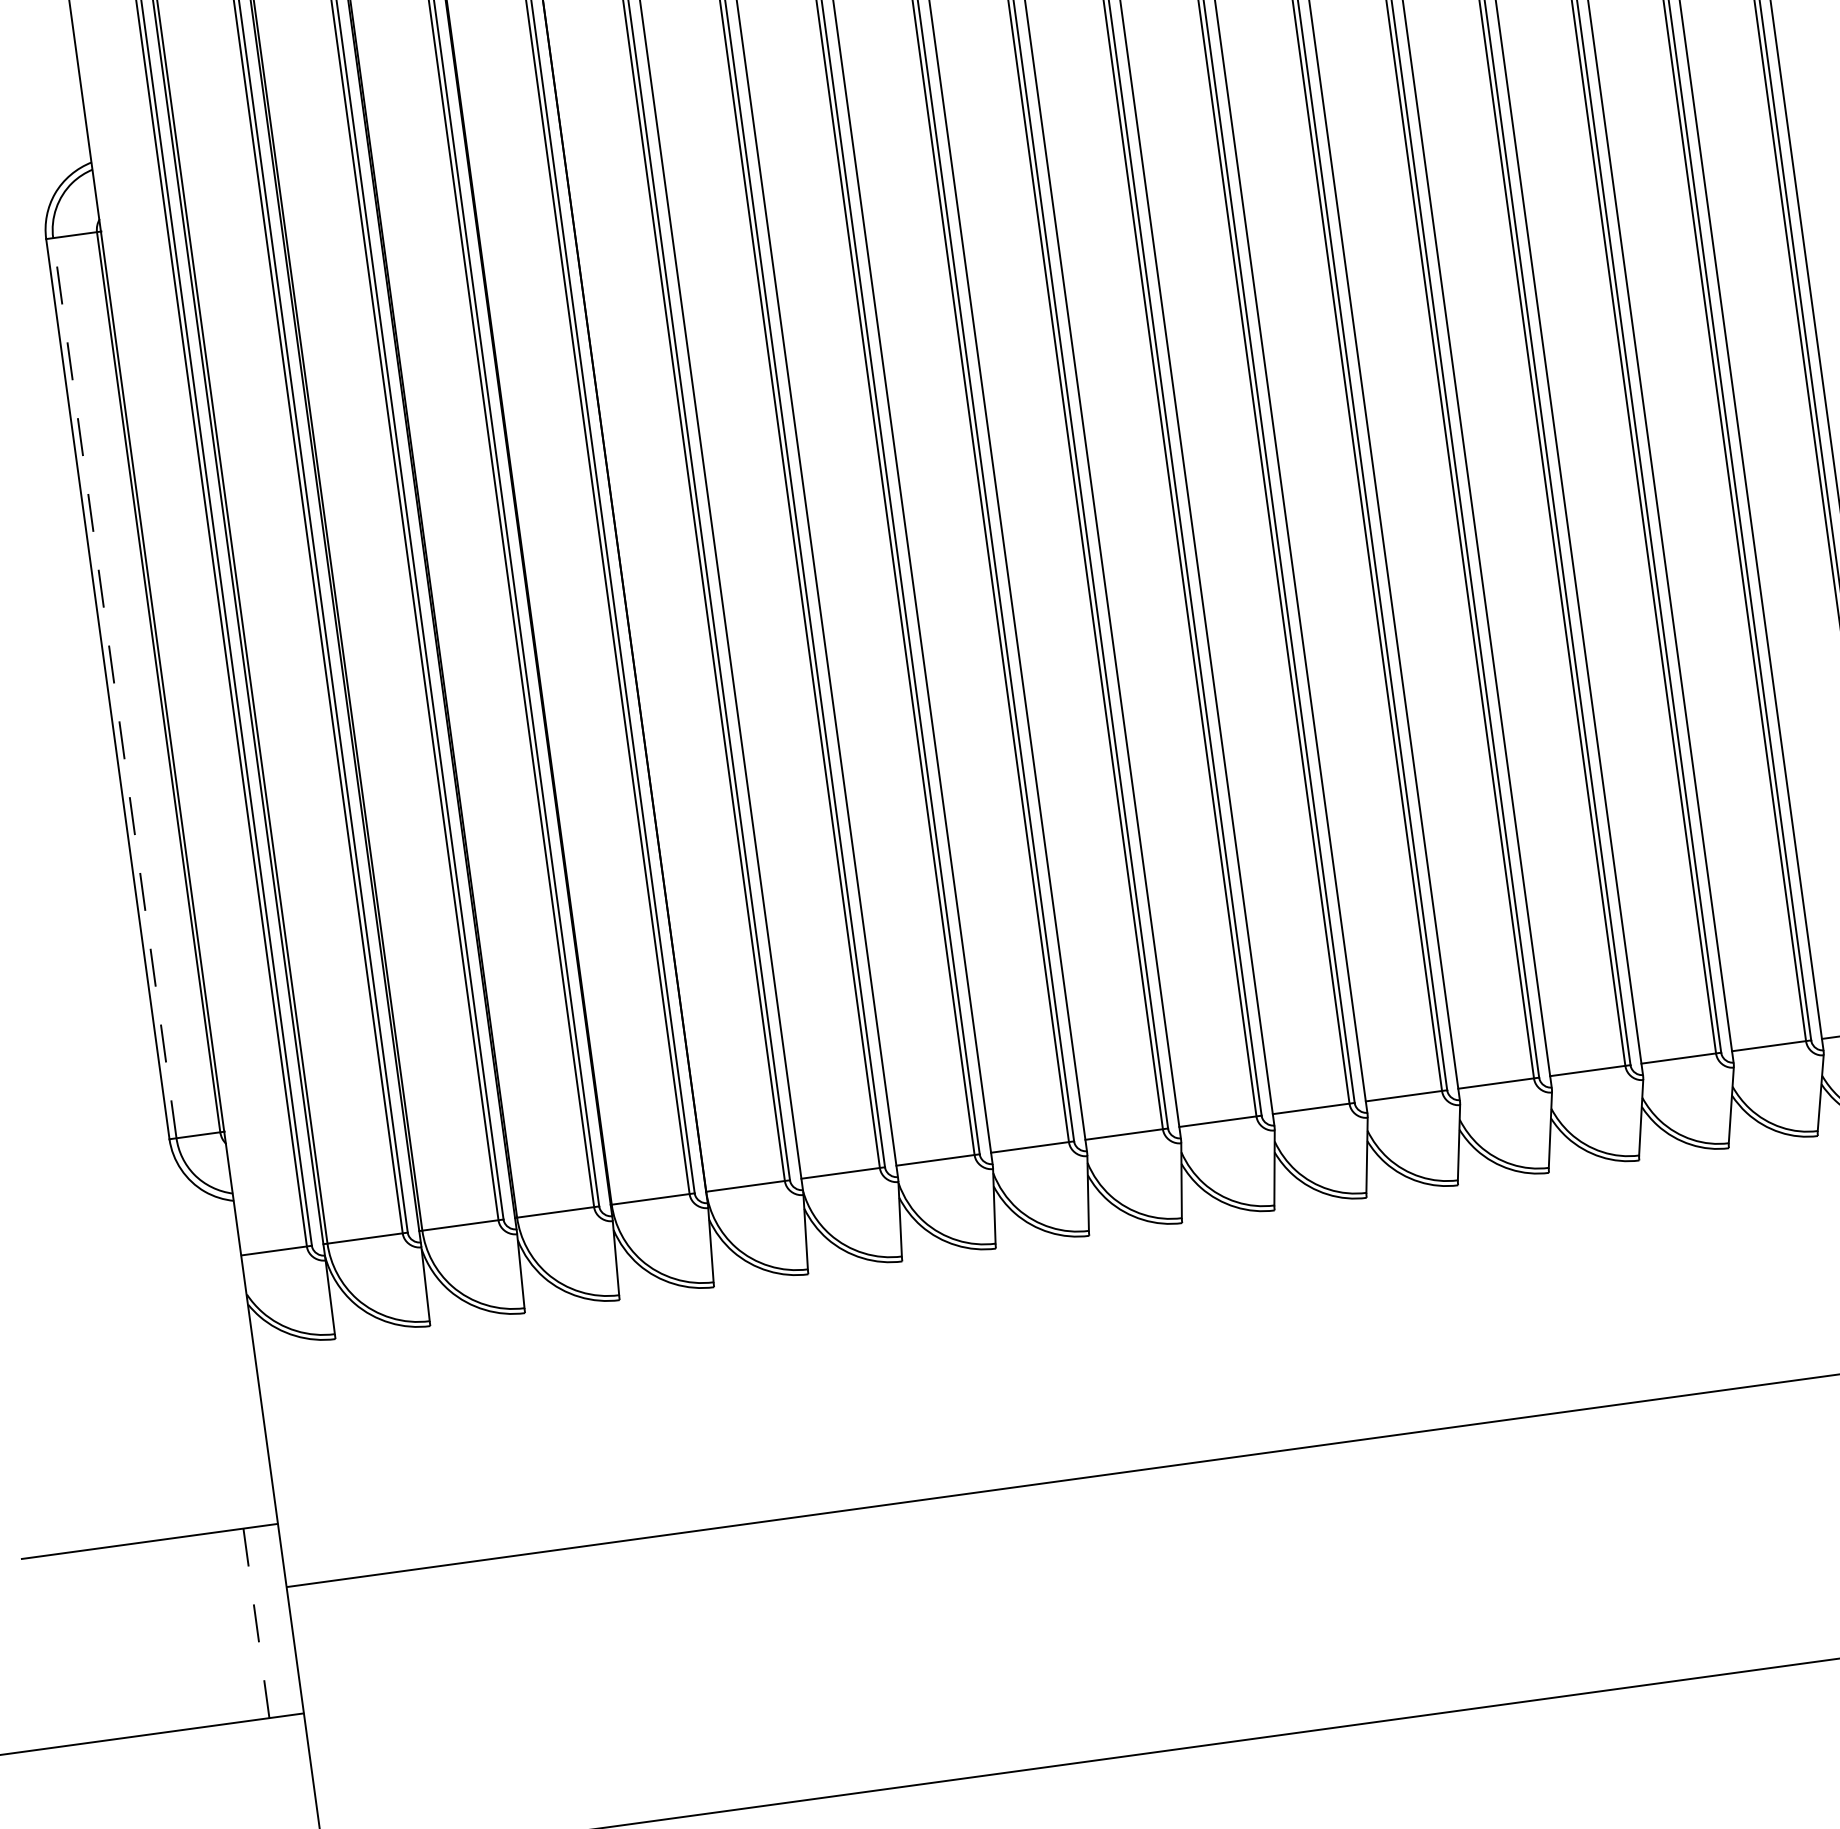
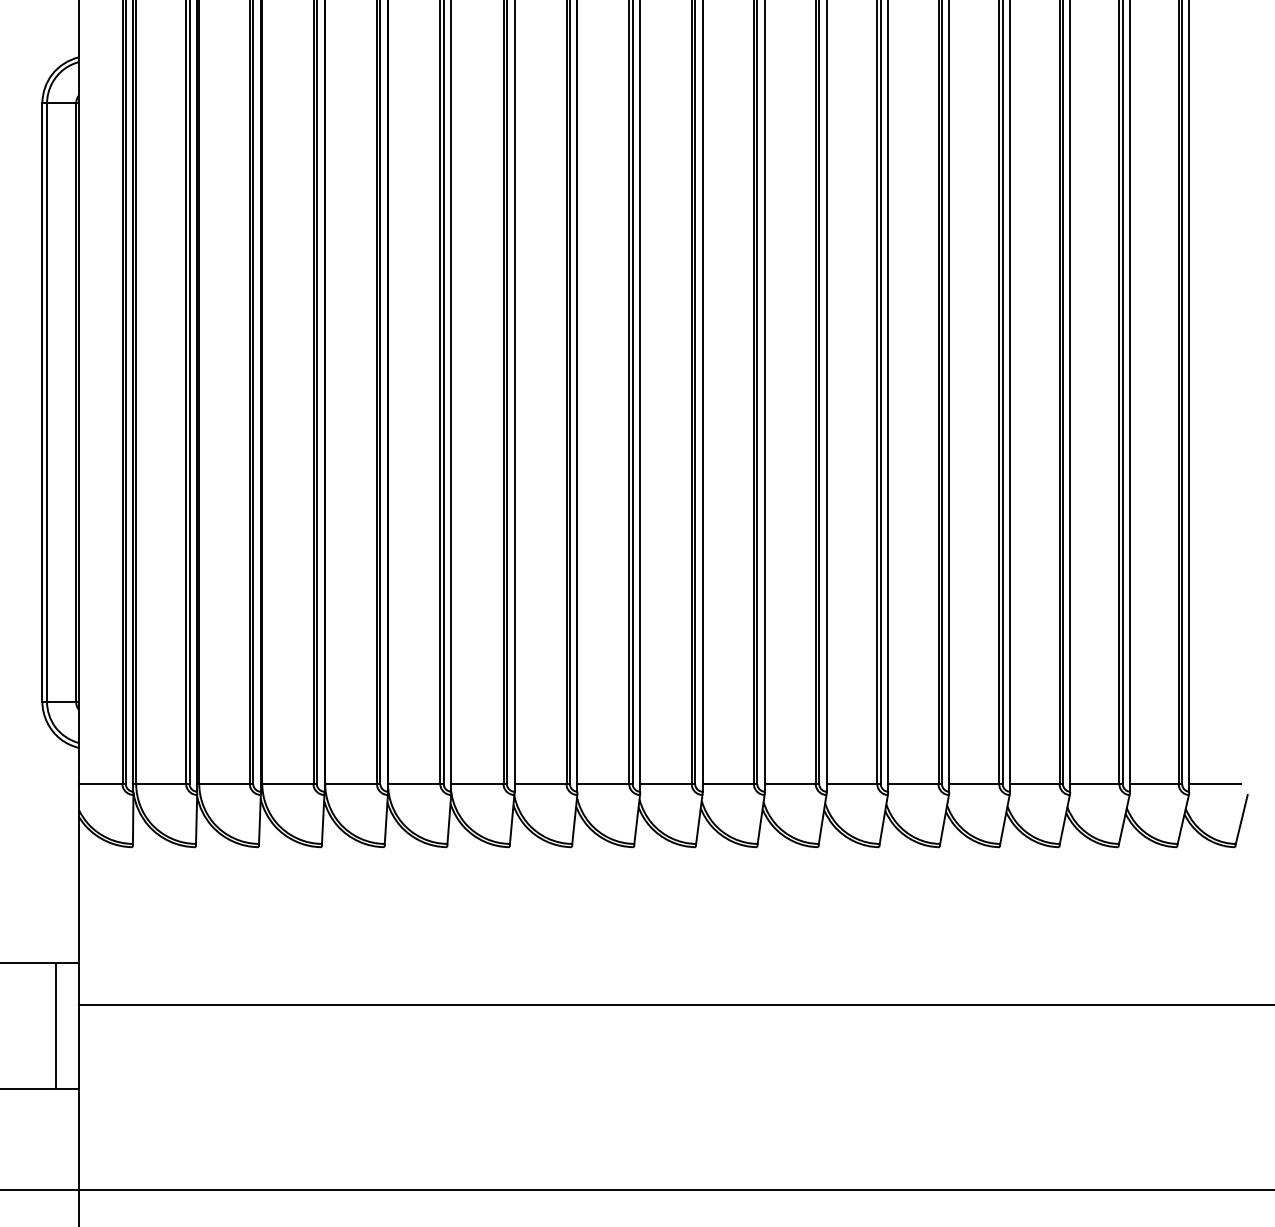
line: (115, 687) -> (47, 402), dashed -> solid
line: (255, 1623) -> (55, 1025), dashed -> solid

